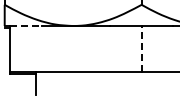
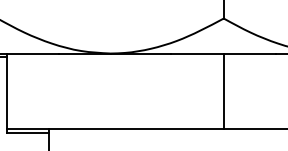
line: (26, 26) -> (33, 54), dashed -> solid
line: (141, 48) -> (223, 90), dashed -> solid

